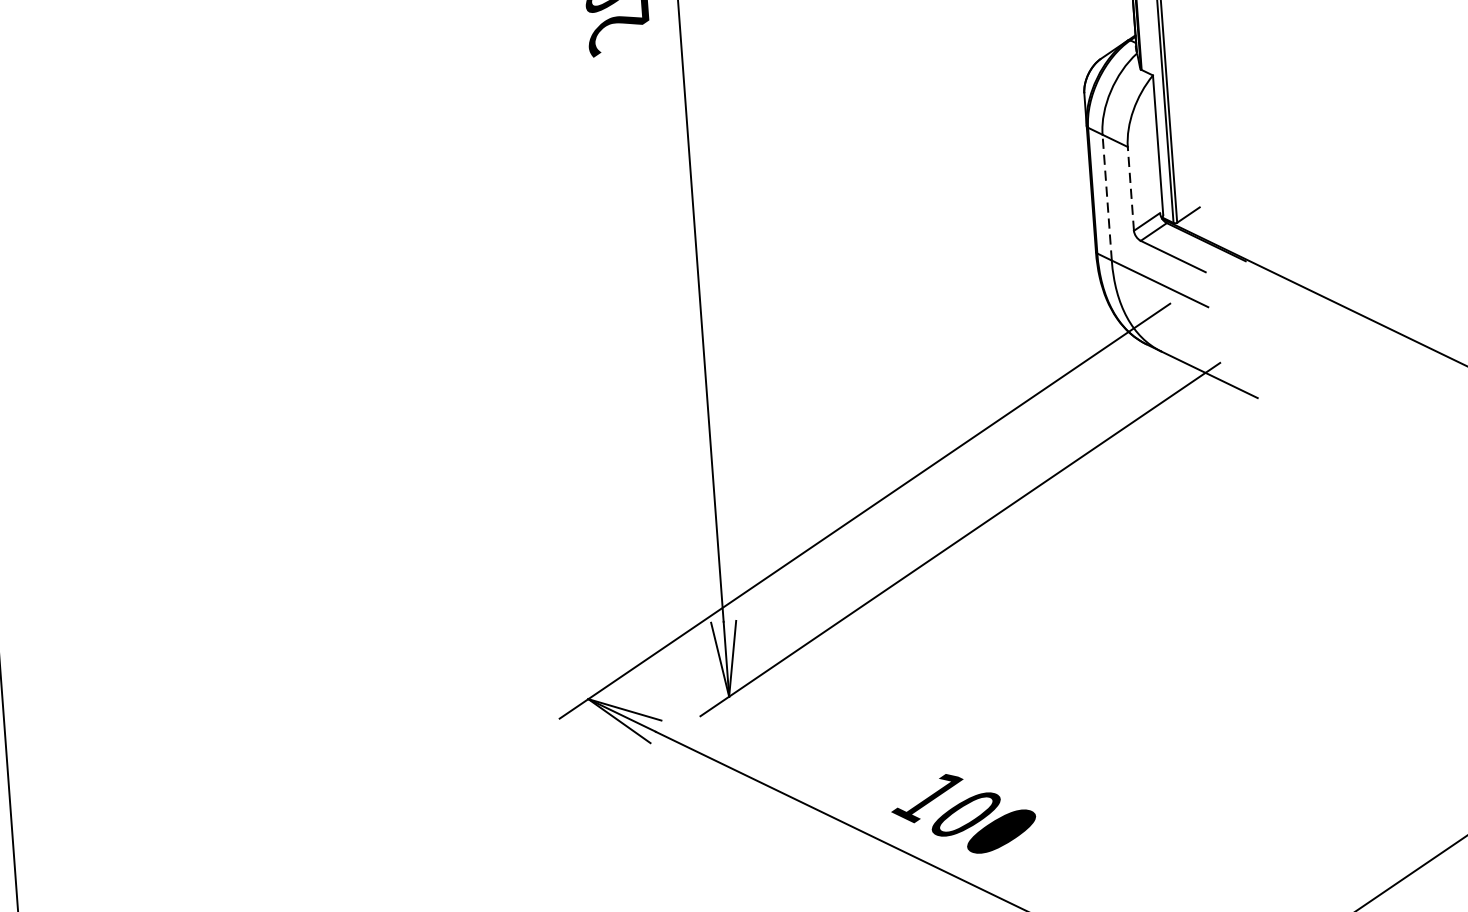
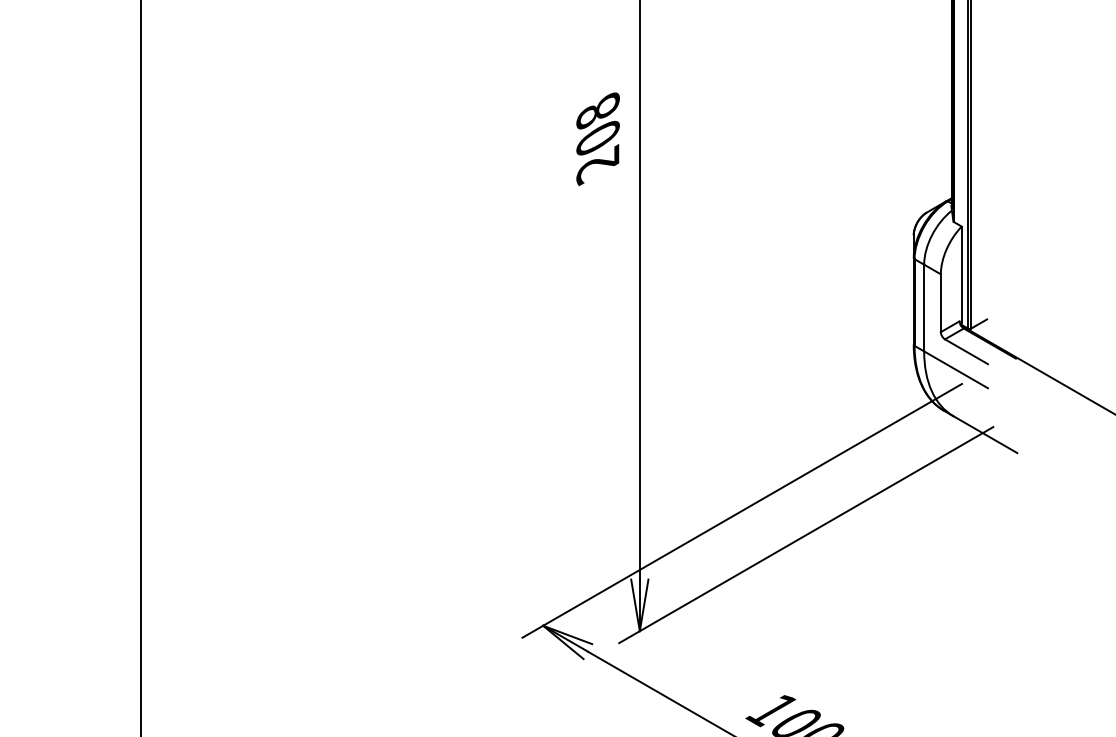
line: (1130, 189) -> (940, 303), dashed -> solid
line: (1107, 196) -> (924, 307), dashed -> solid

